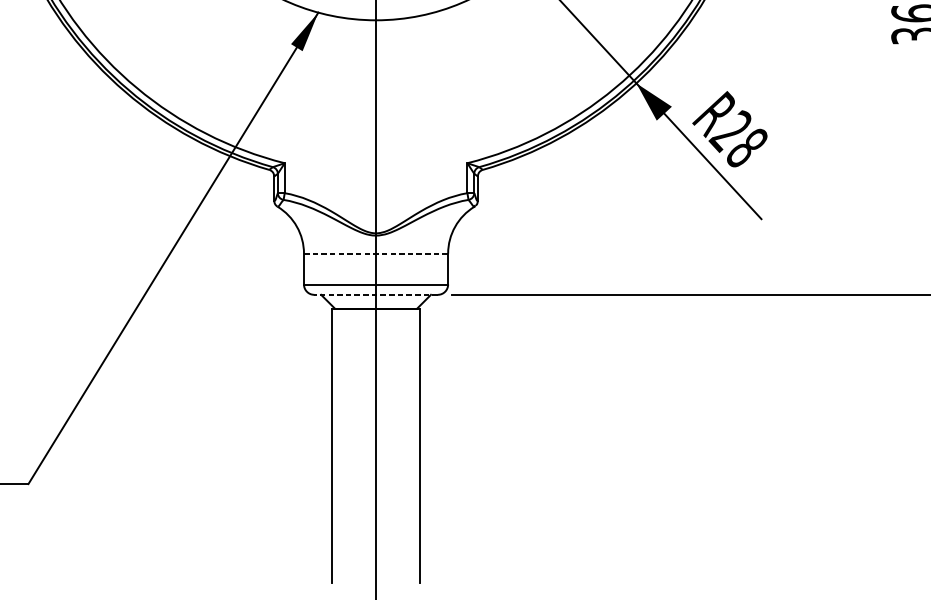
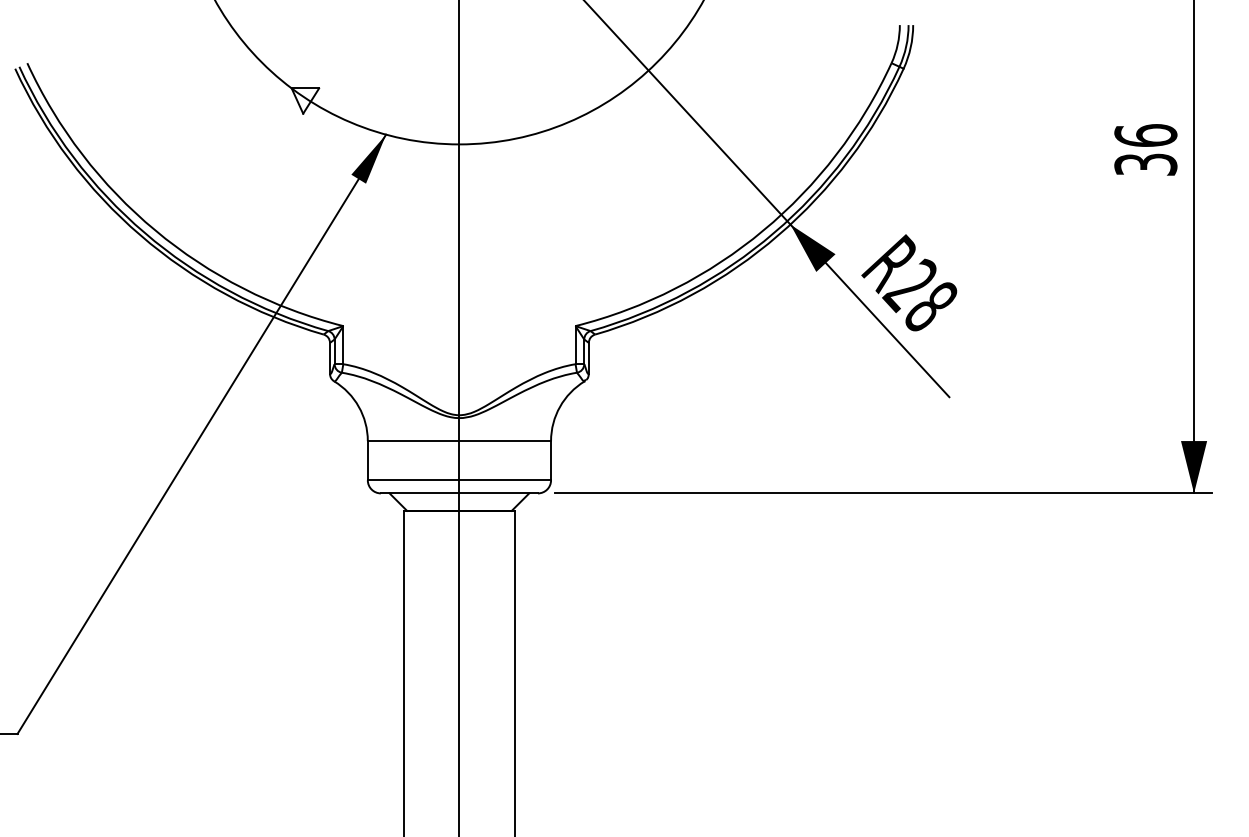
line: (376, 254) -> (459, 441), dashed -> solid
line: (376, 294) -> (459, 493), dashed -> solid

